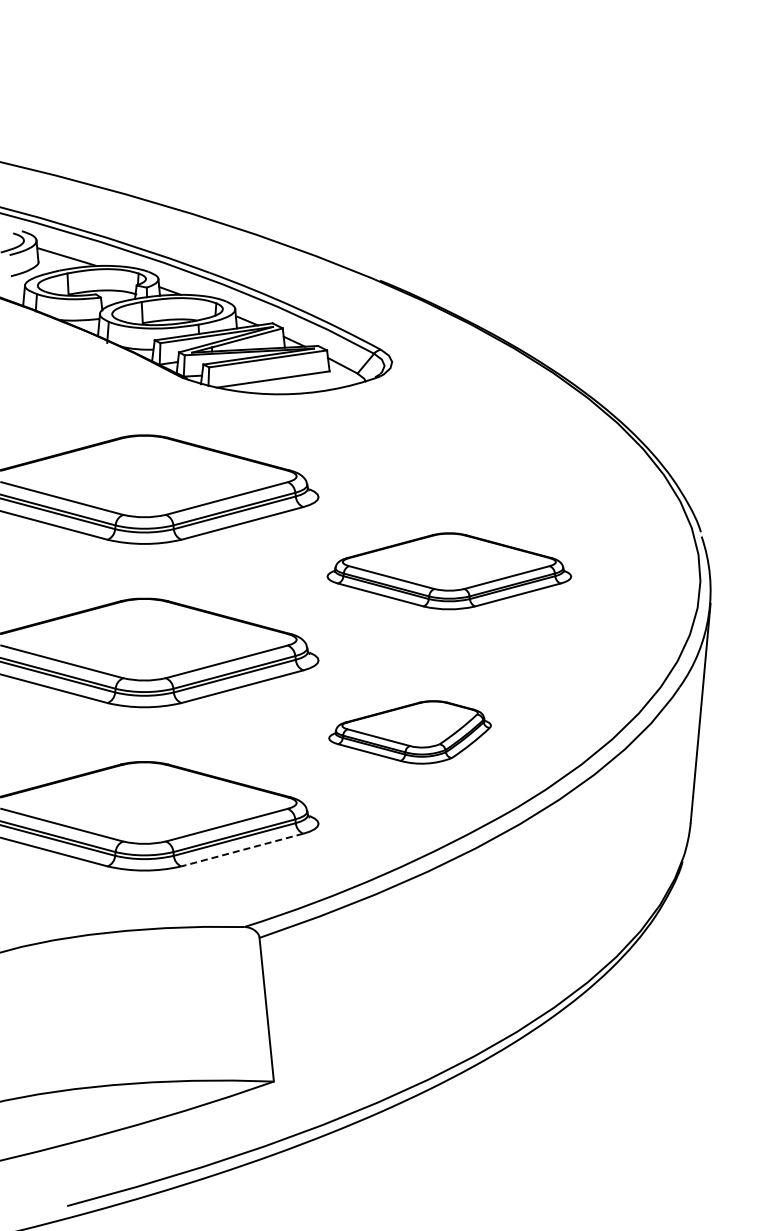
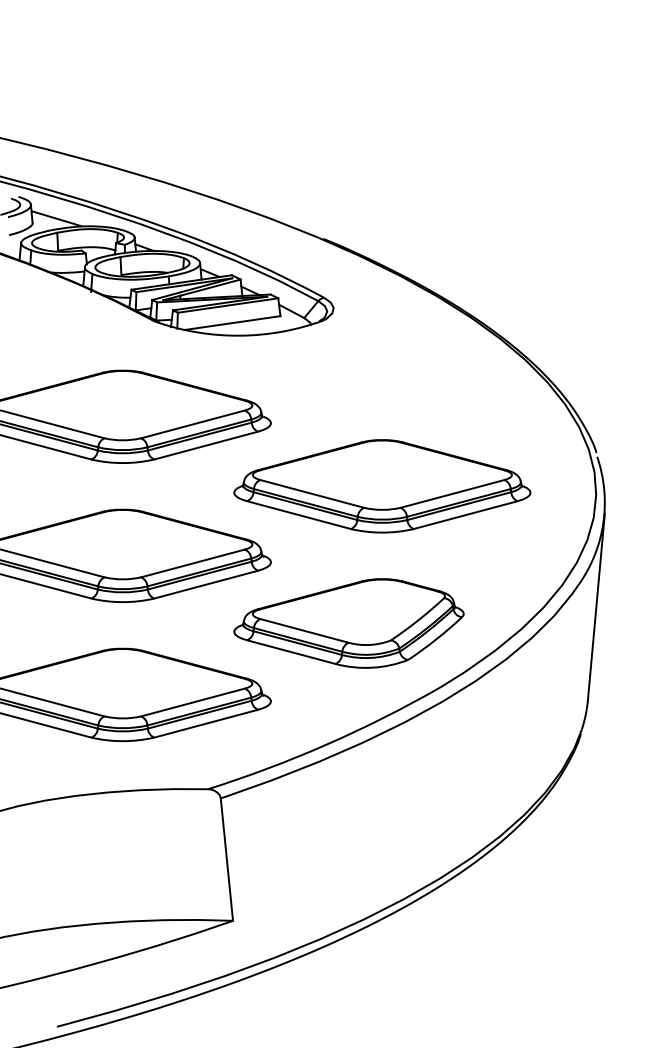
part: (449, 571) -> (382, 486), size x1.43
part: (409, 732) -> (348, 623), size x1.67
line: (241, 850) -> (205, 724), dashed -> solid

